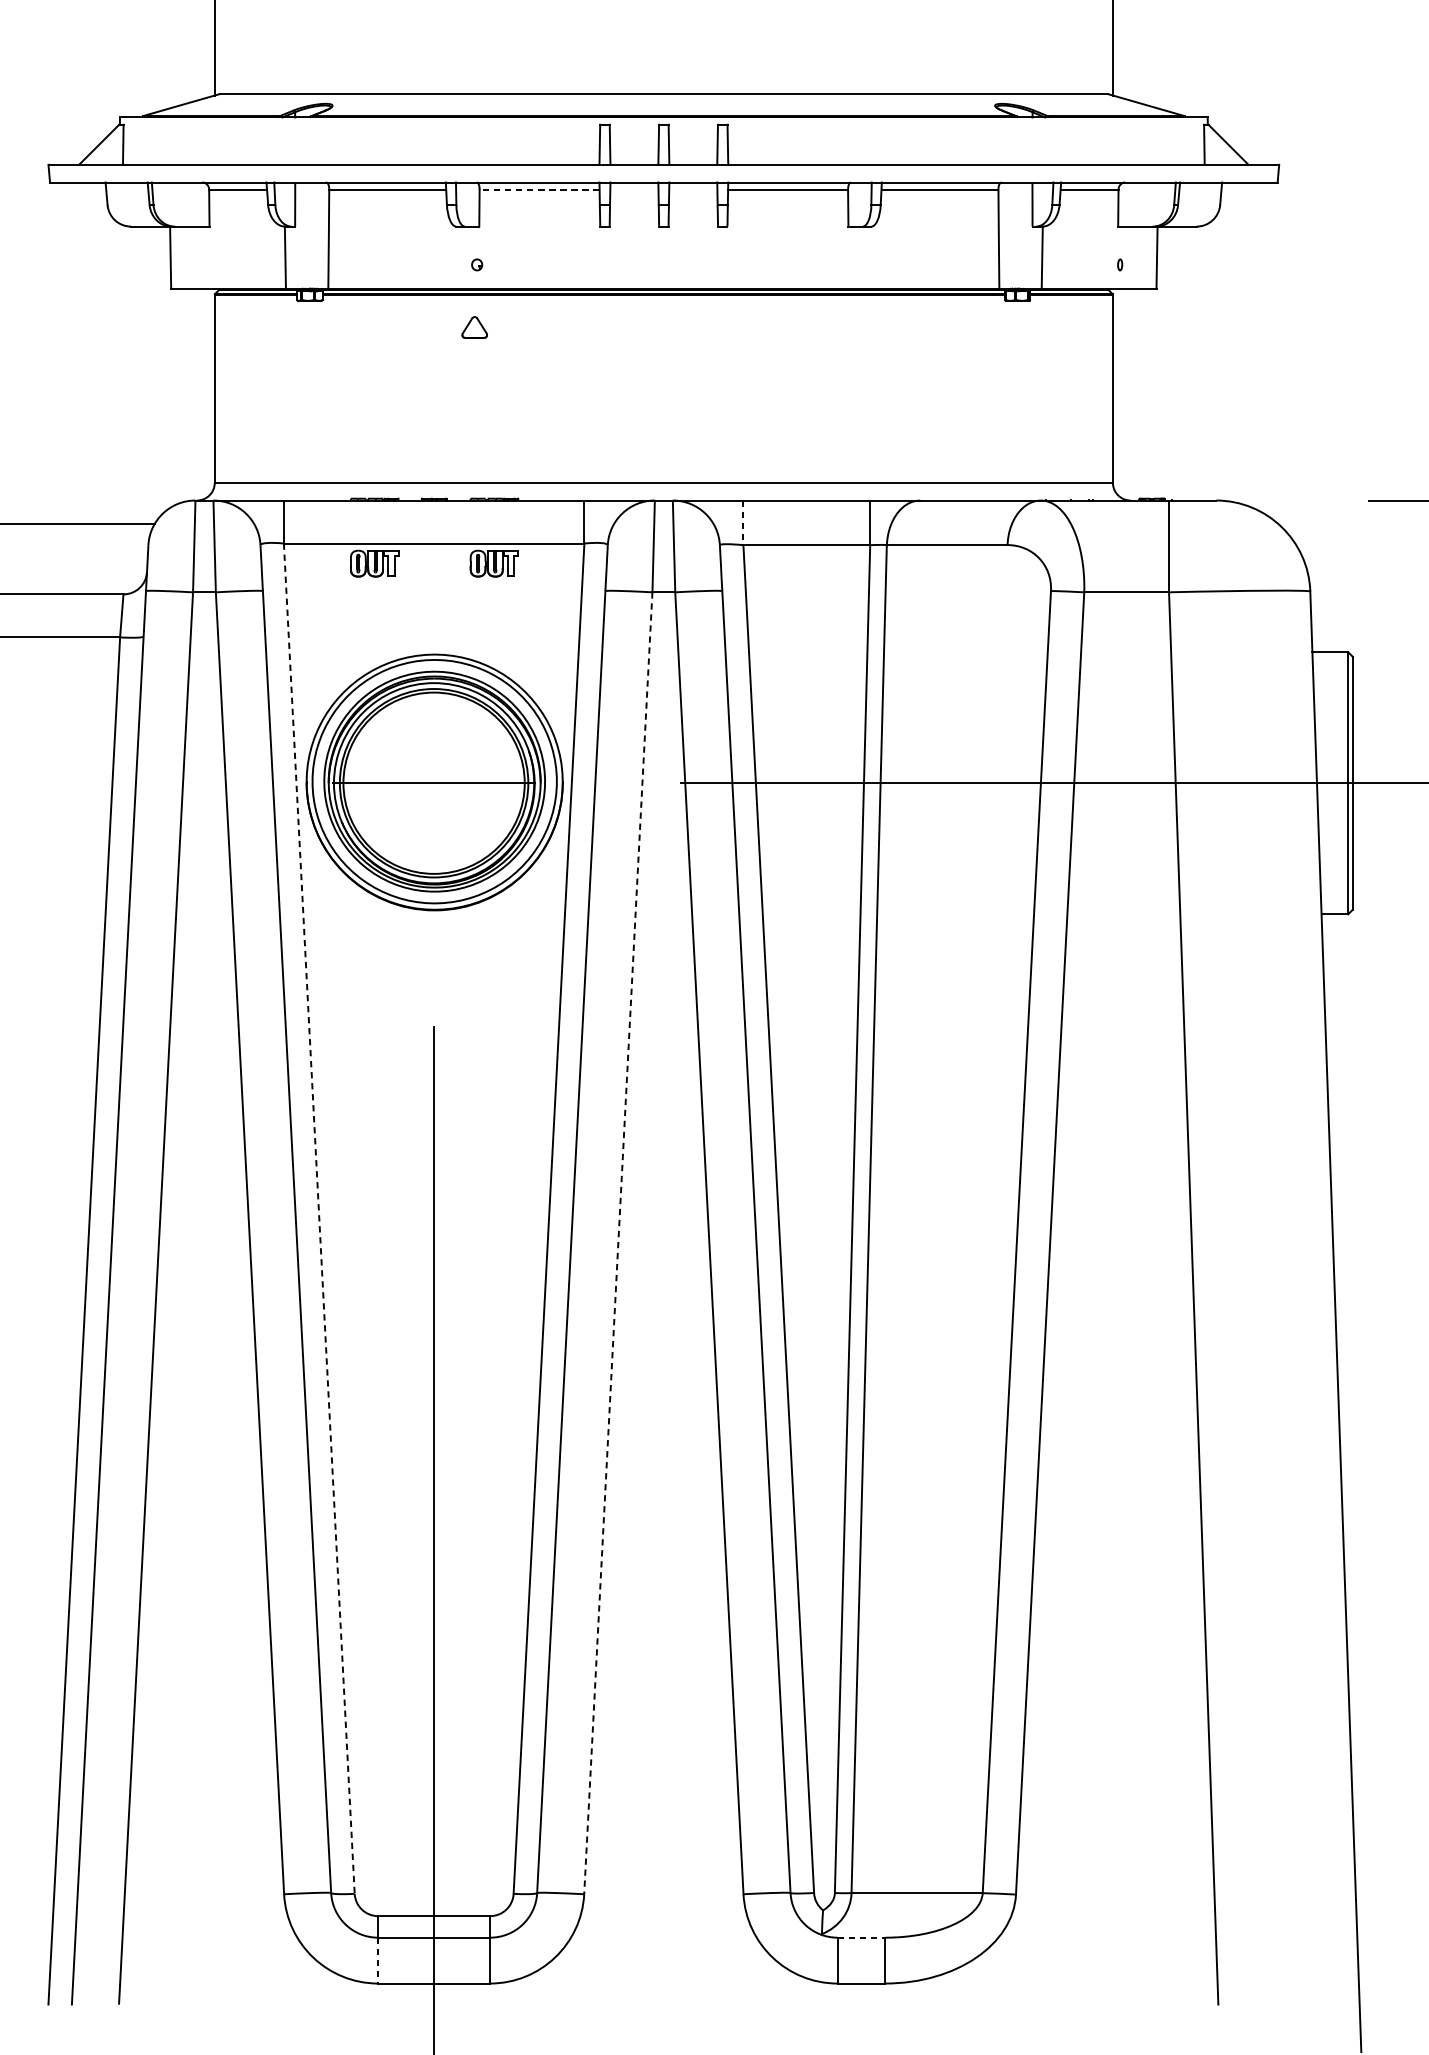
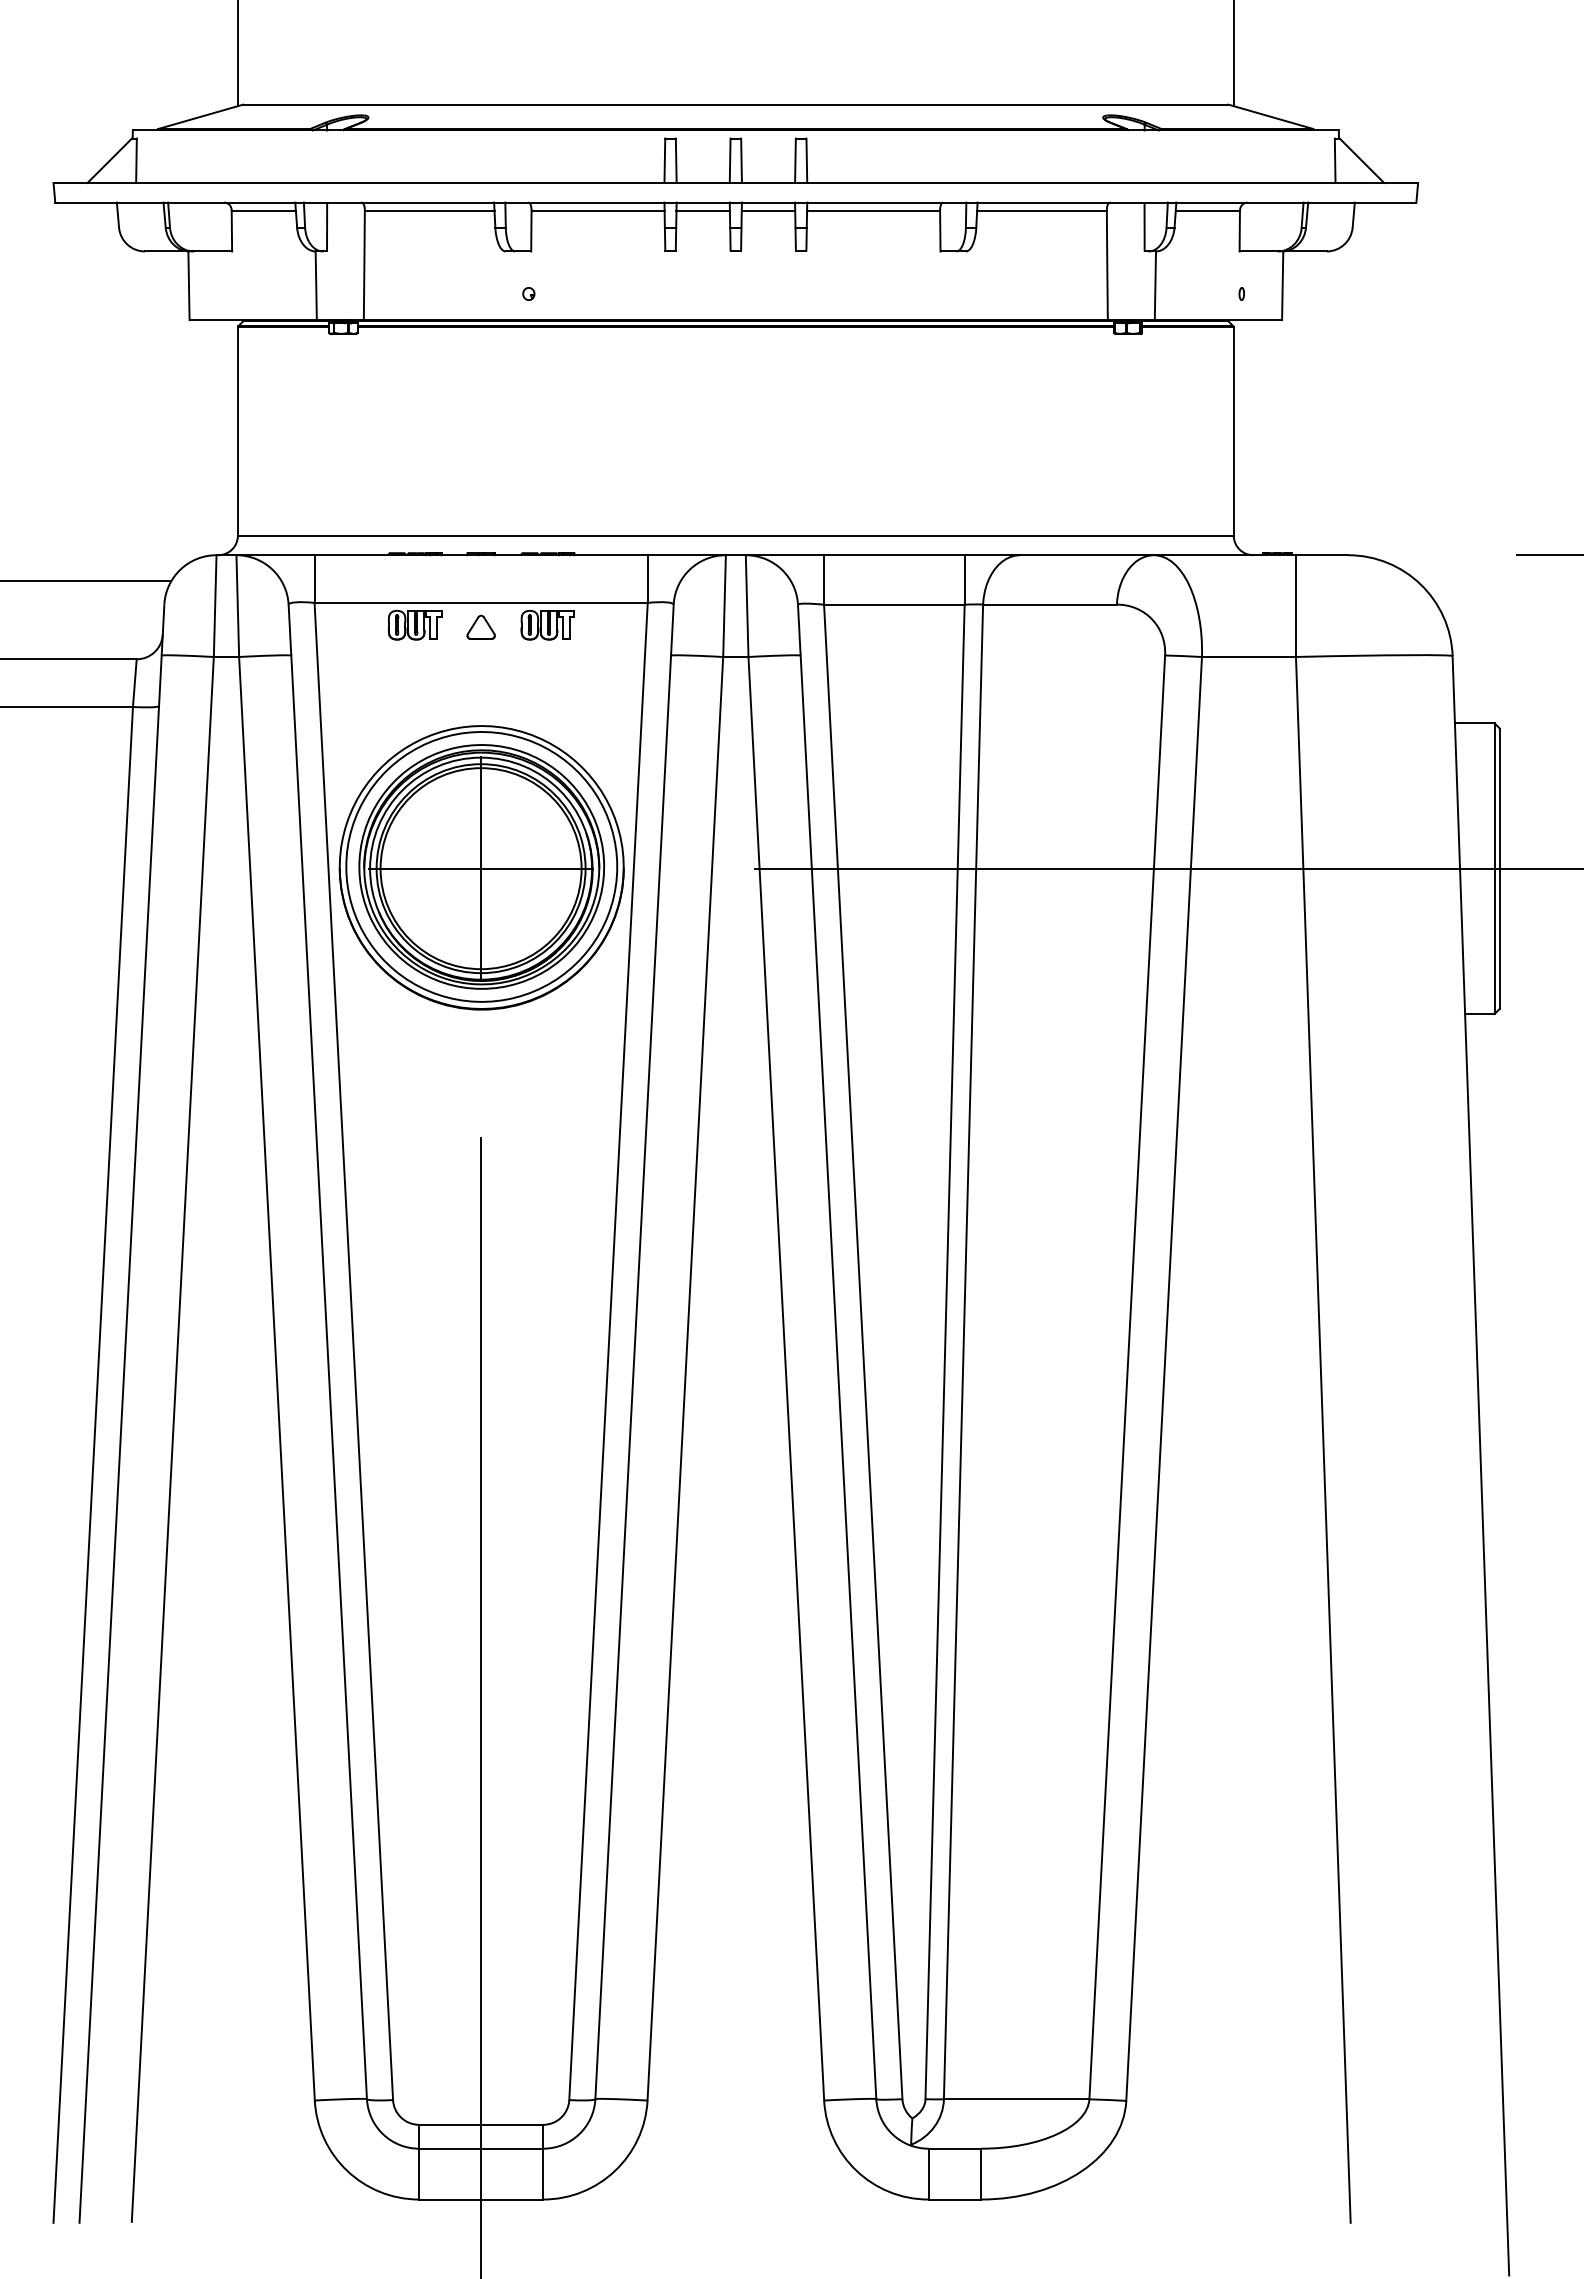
line: (539, 189) -> (598, 210), dashed -> solid
line: (633, 189) -> (702, 210), added
line: (693, 189) -> (768, 210), added
part: (474, 326) -> (480, 626), moved
line: (743, 522) -> (824, 579), dashed -> solid
line: (434, 783) -> (481, 868), added
line: (319, 1218) -> (353, 1351), dashed -> solid
line: (618, 1243) -> (685, 1378), dashed -> solid
line: (861, 1937) -> (955, 2148), dashed -> solid
line: (378, 1960) -> (419, 2174), dashed -> solid

